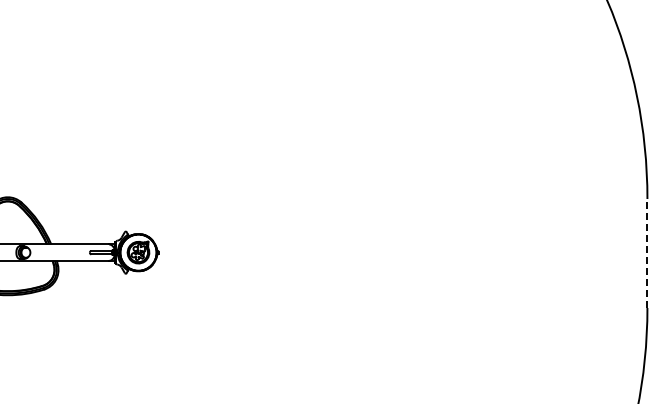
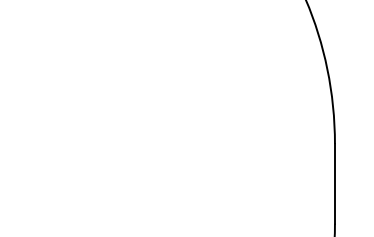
line: (647, 253) -> (335, 183), dashed -> solid

